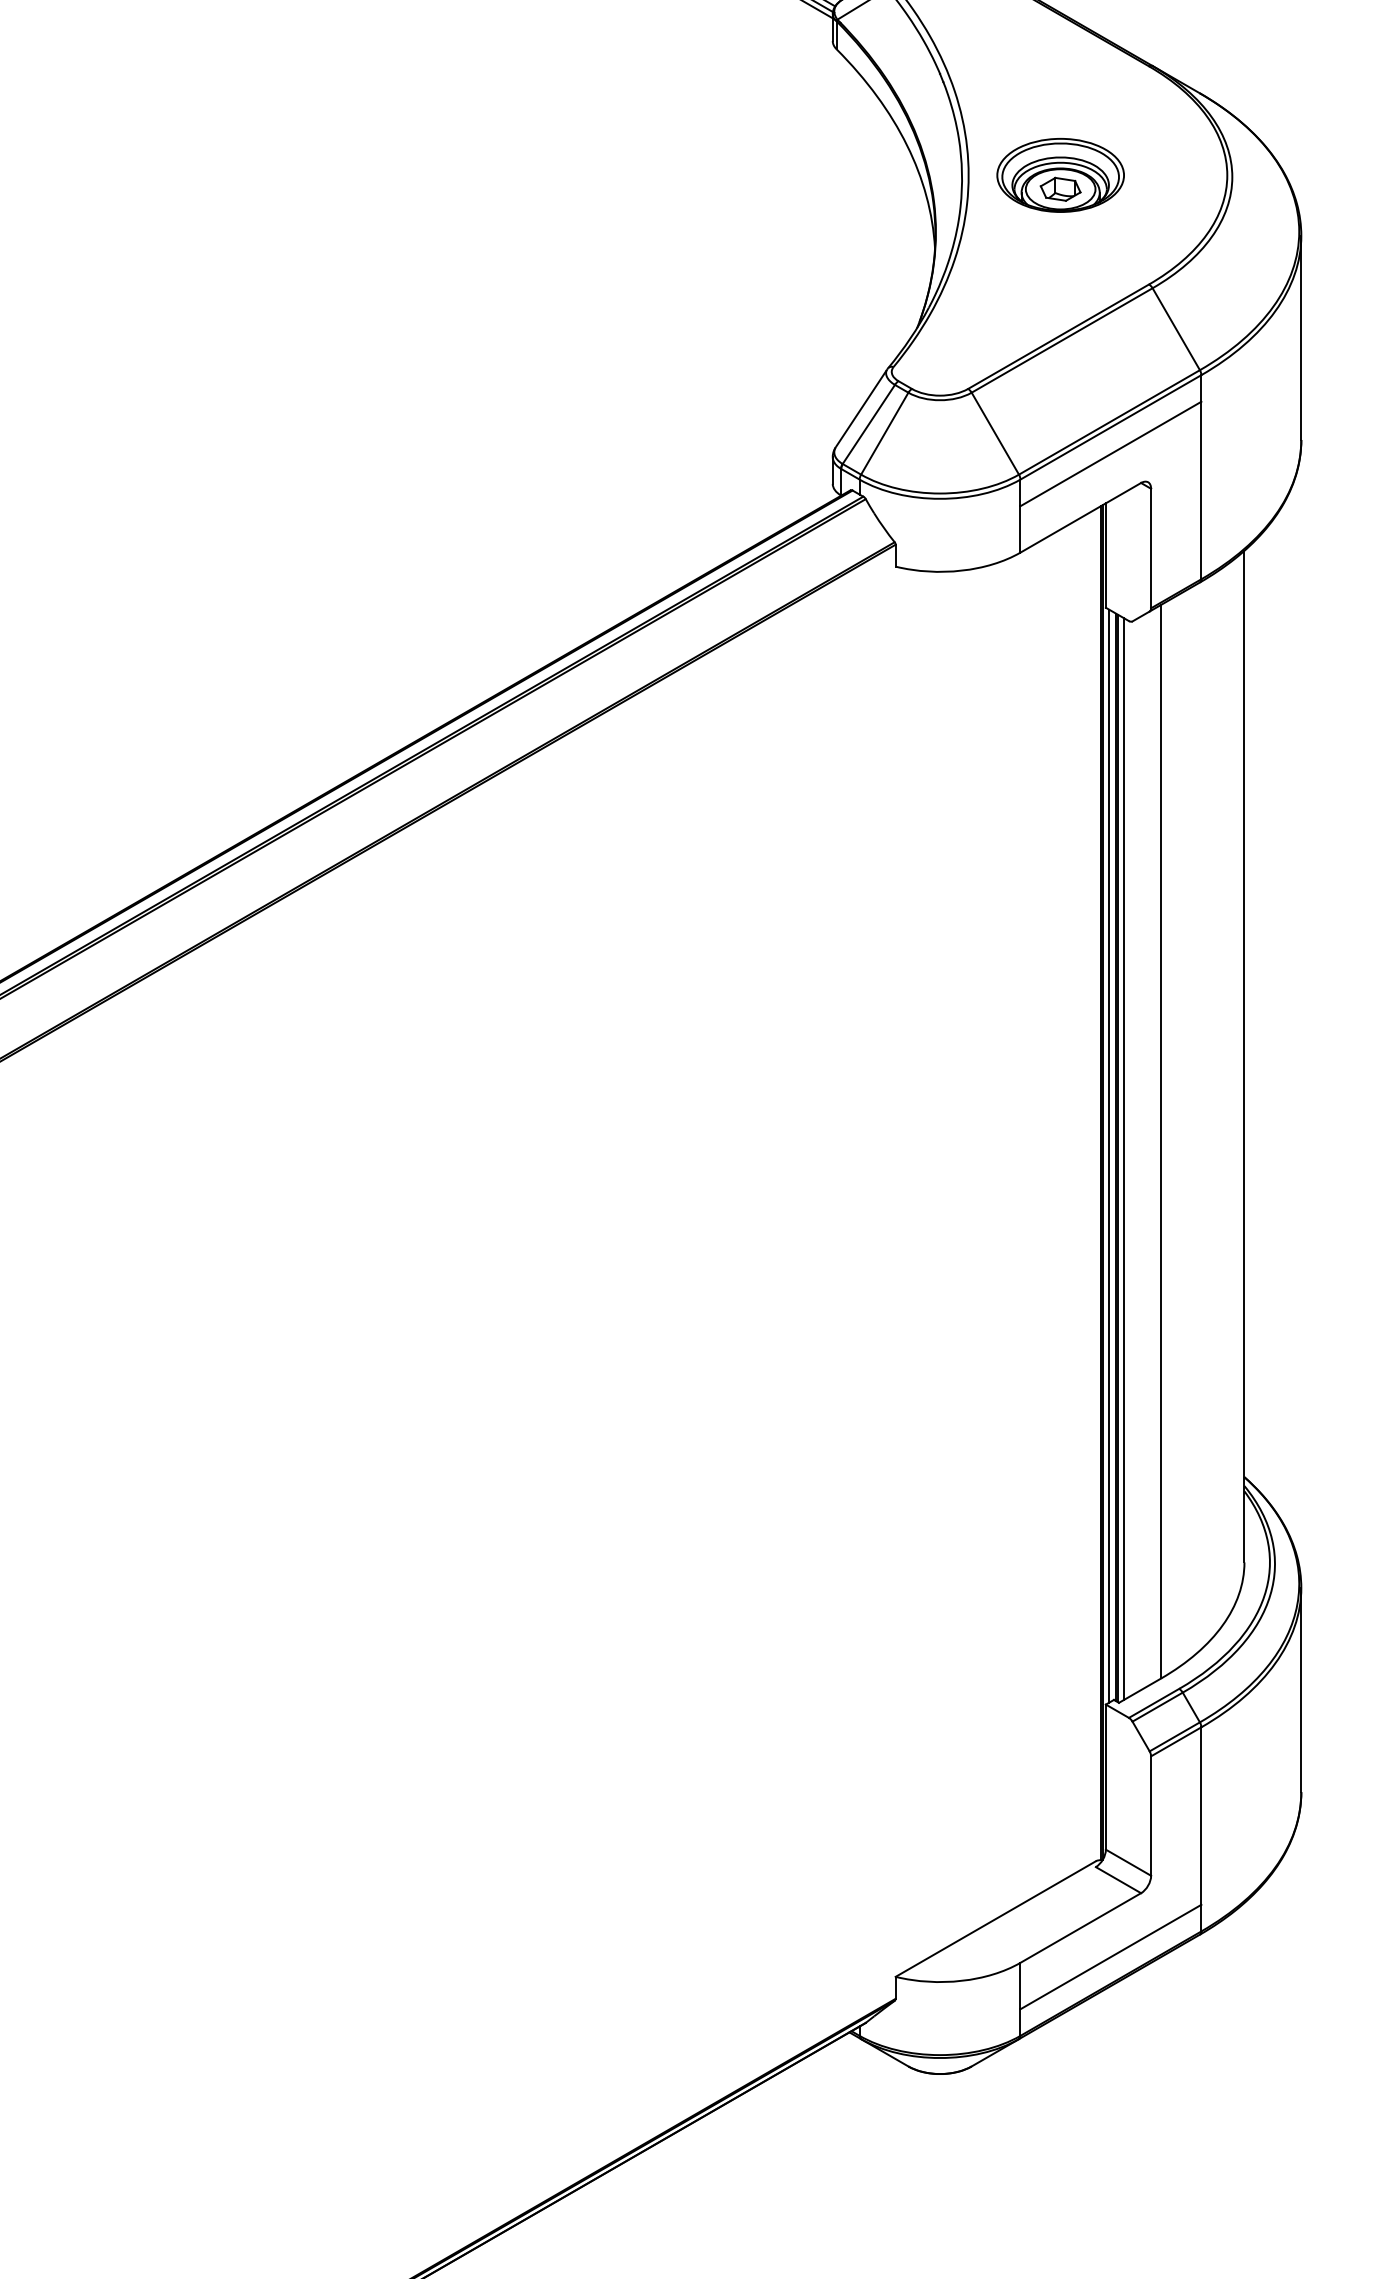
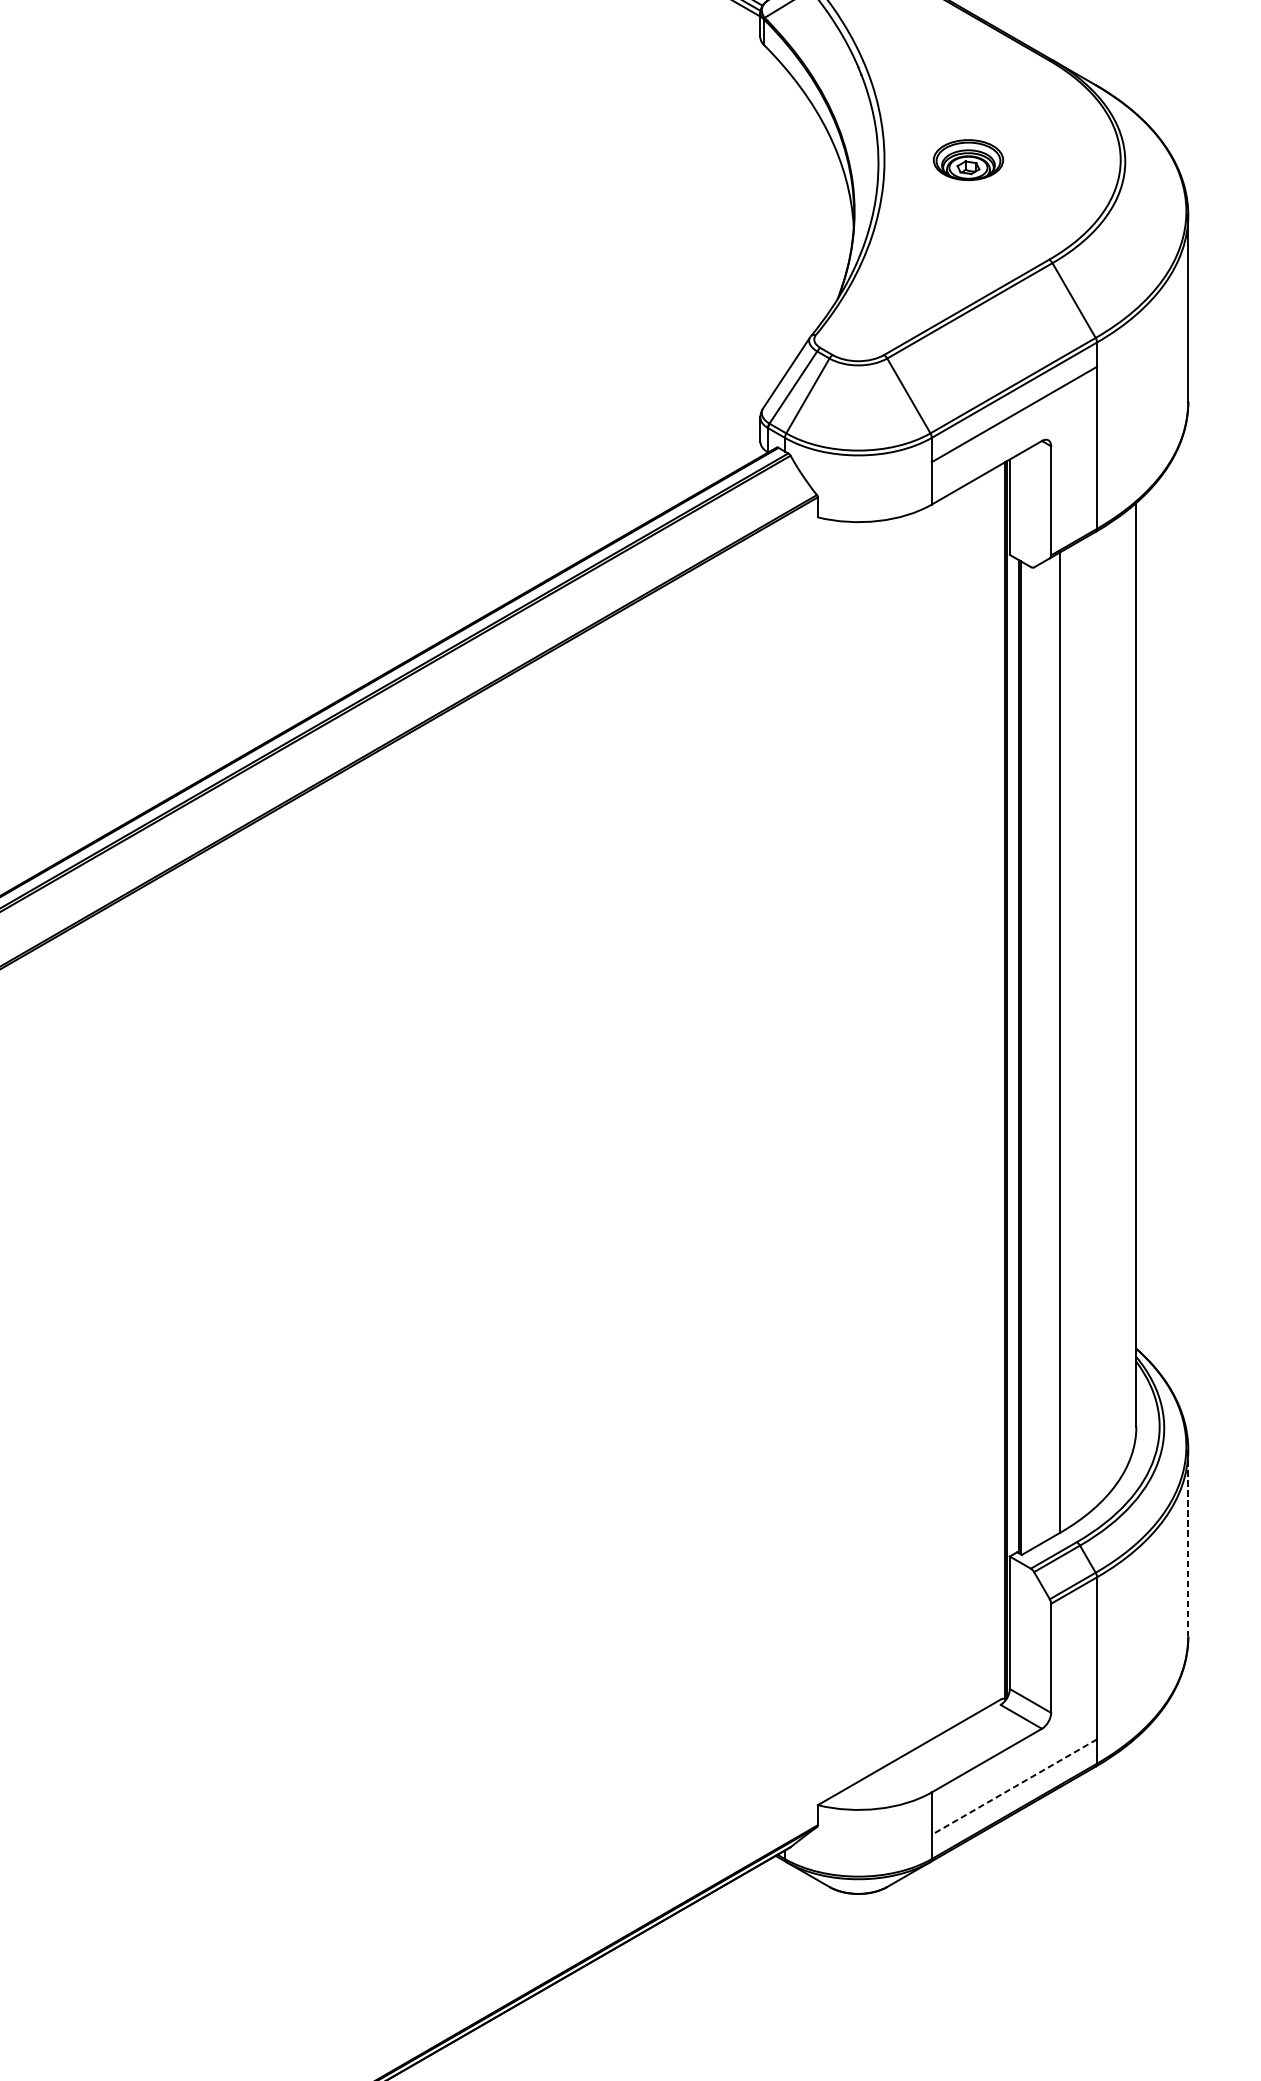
part: (1060, 175) -> (968, 160), size x0.6
line: (1108, 1155) -> (1012, 1055), removed
line: (1124, 1158) -> (1026, 1057), removed
line: (1301, 1690) -> (1188, 1543), solid -> dashed
line: (1110, 1957) -> (1014, 1787), solid -> dashed

